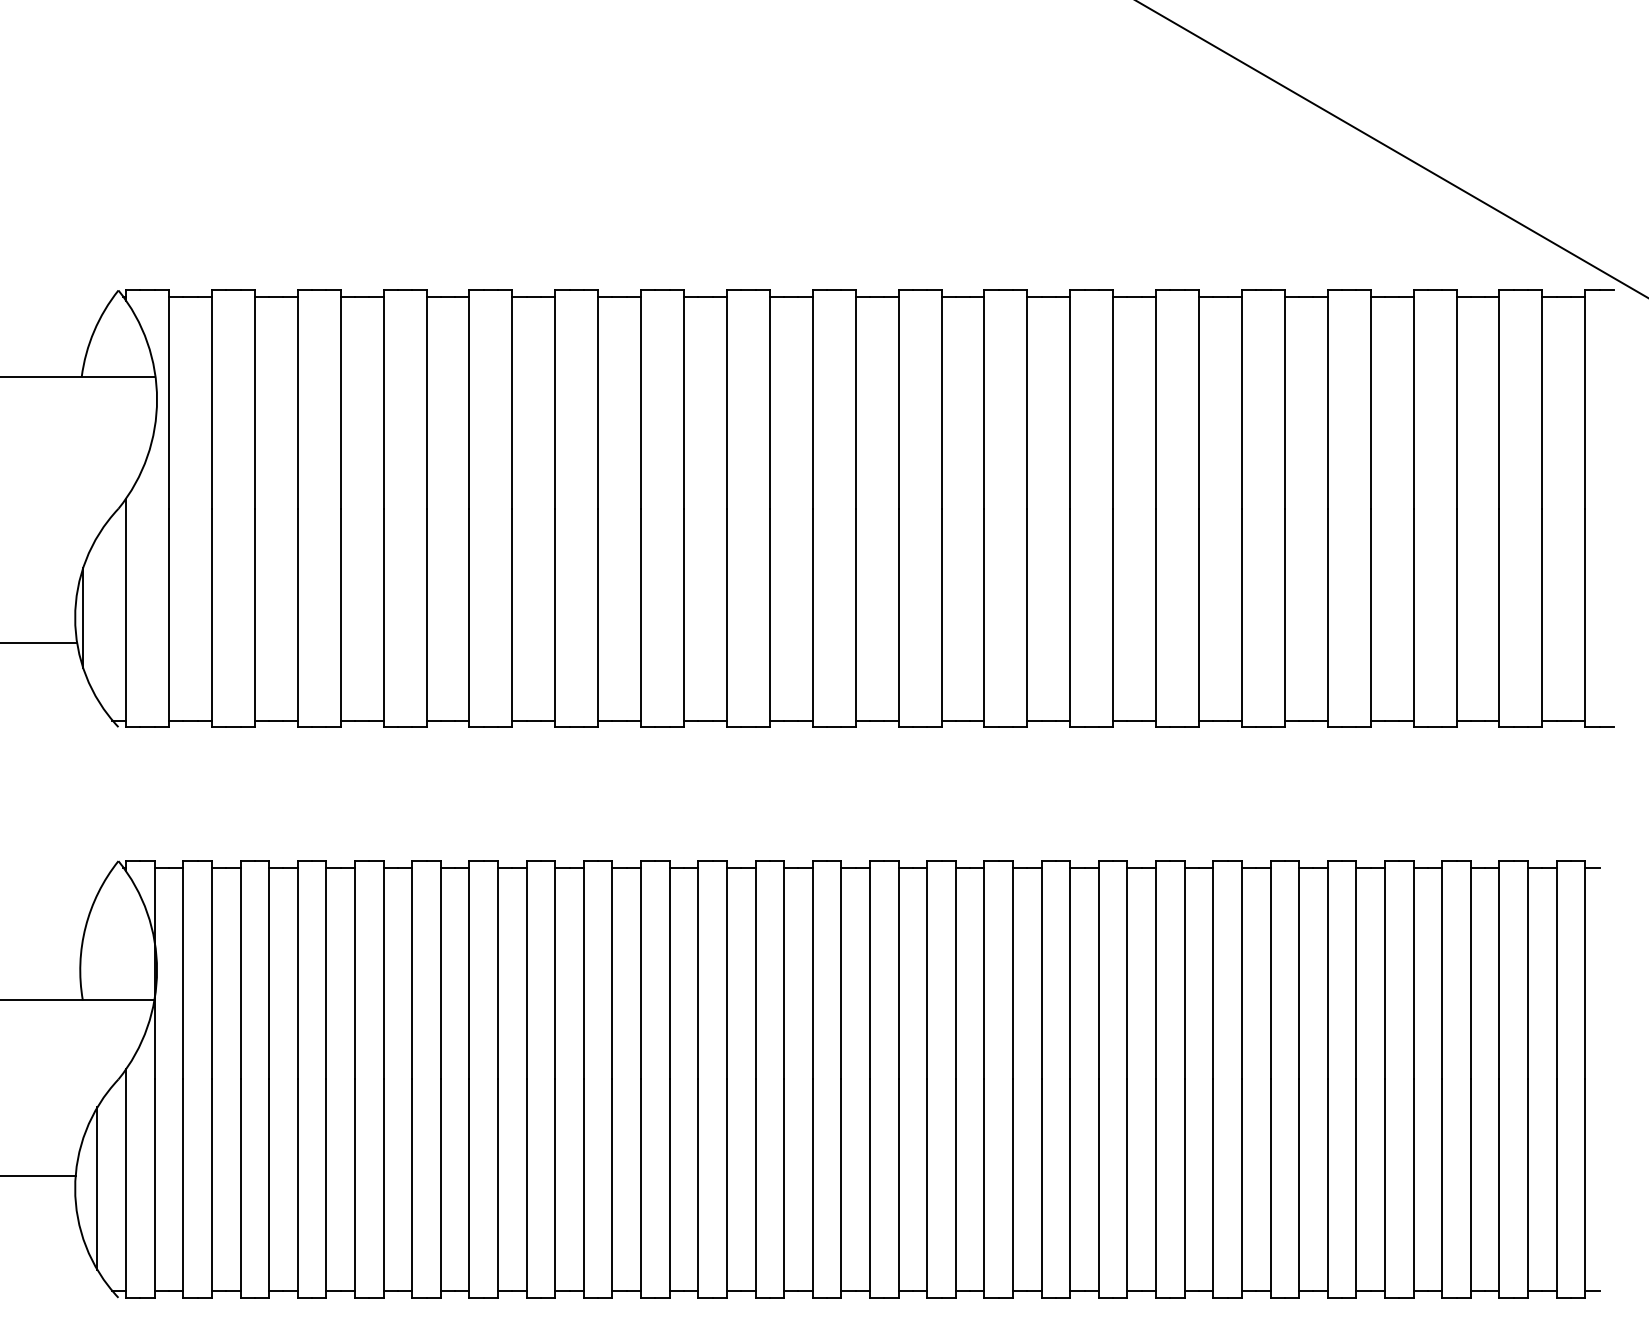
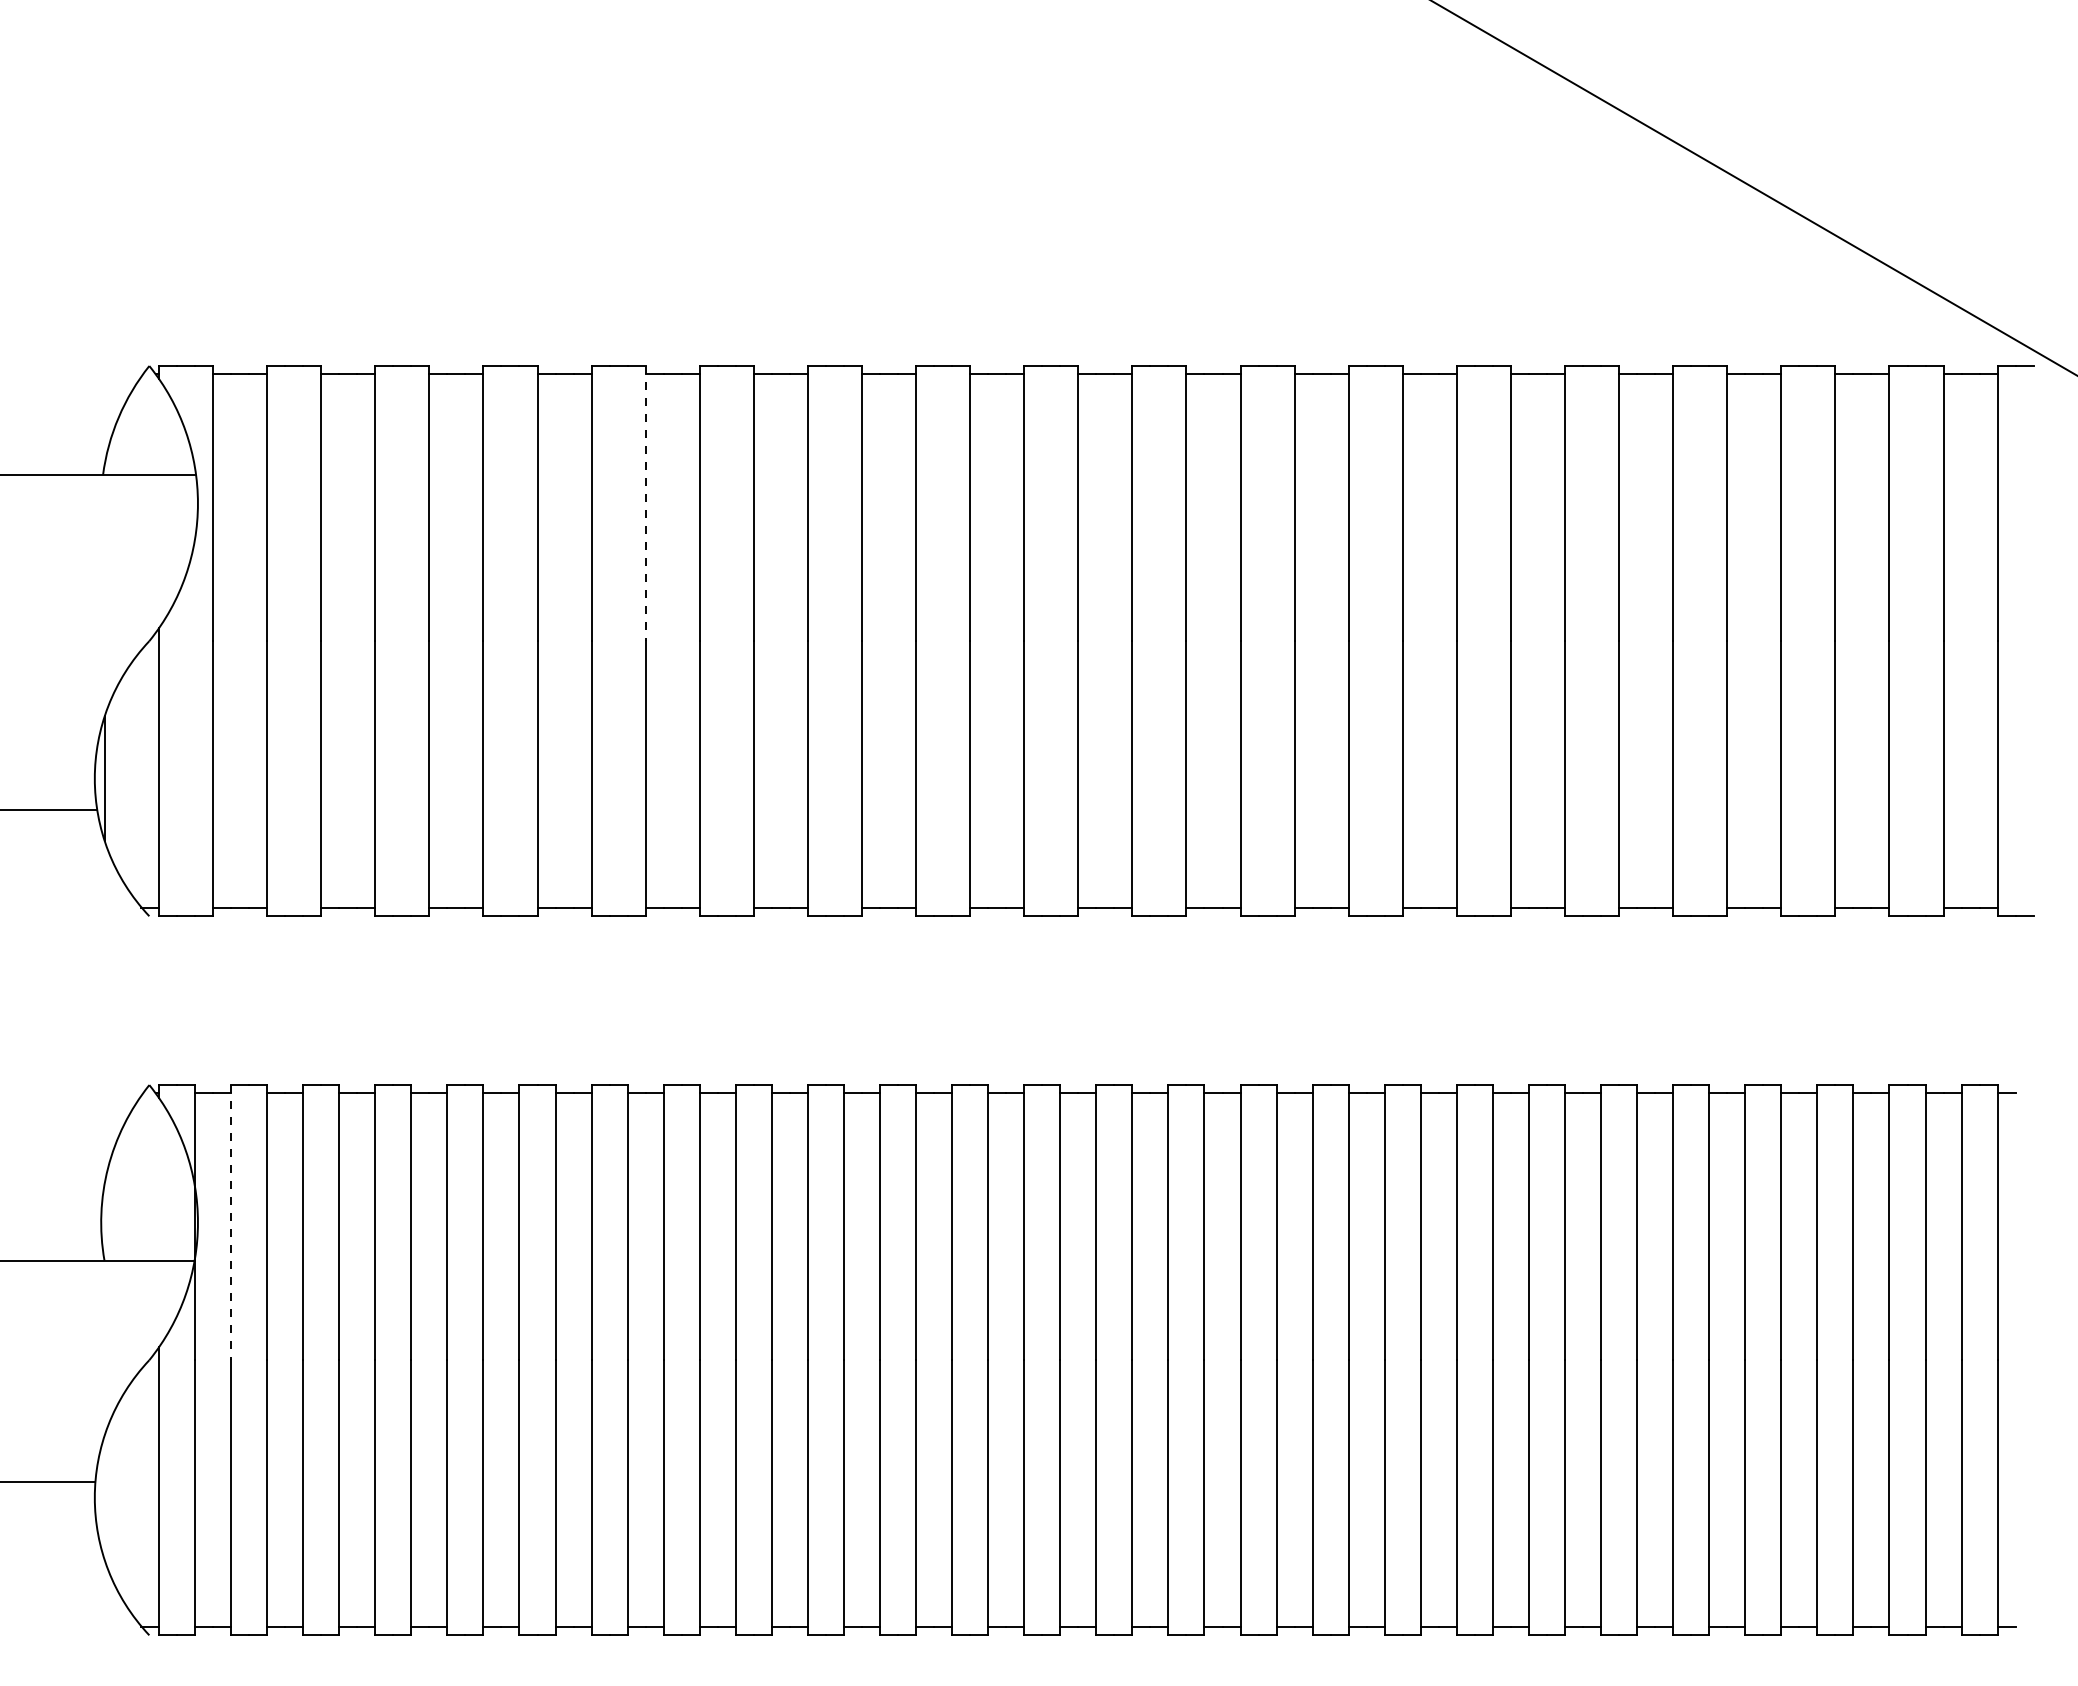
line: (512, 399) -> (645, 503), solid -> dashed
line: (183, 970) -> (231, 1222), solid -> dashed
line: (97, 1188) -> (122, 1497), removed

